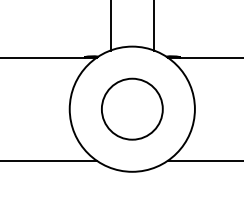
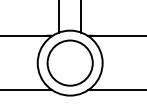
circle: (131, 107) -> (69, 62), size x1.43

